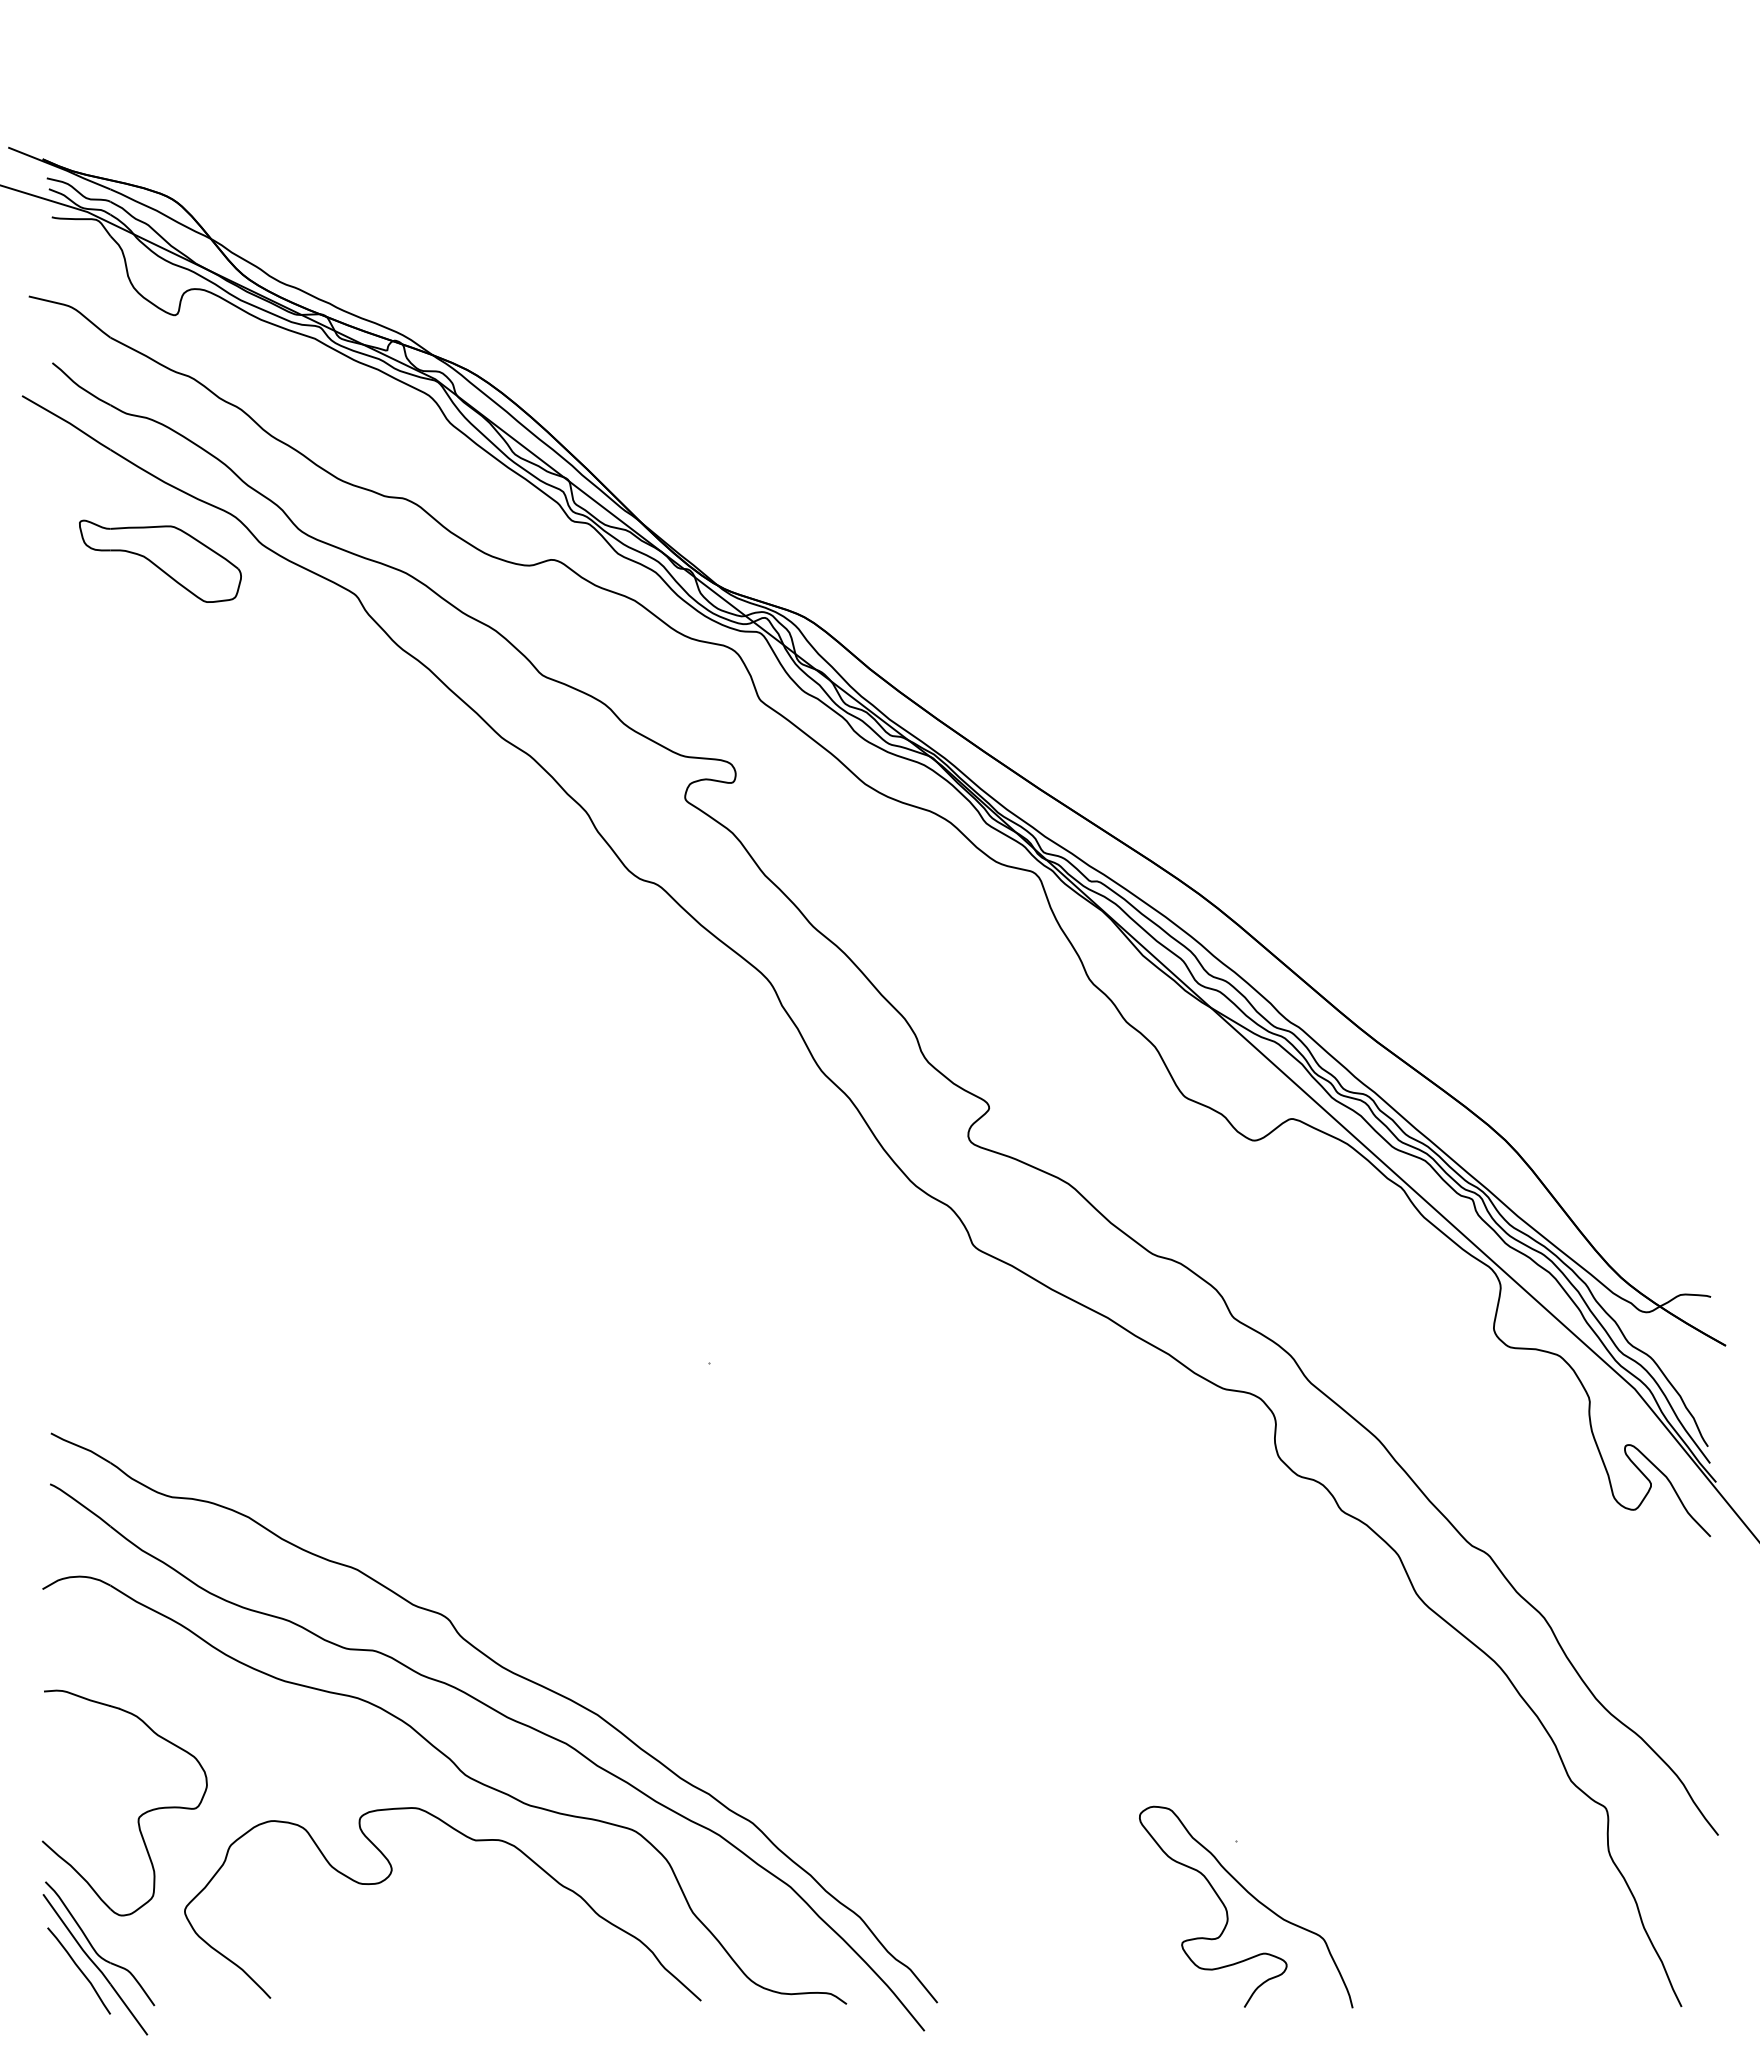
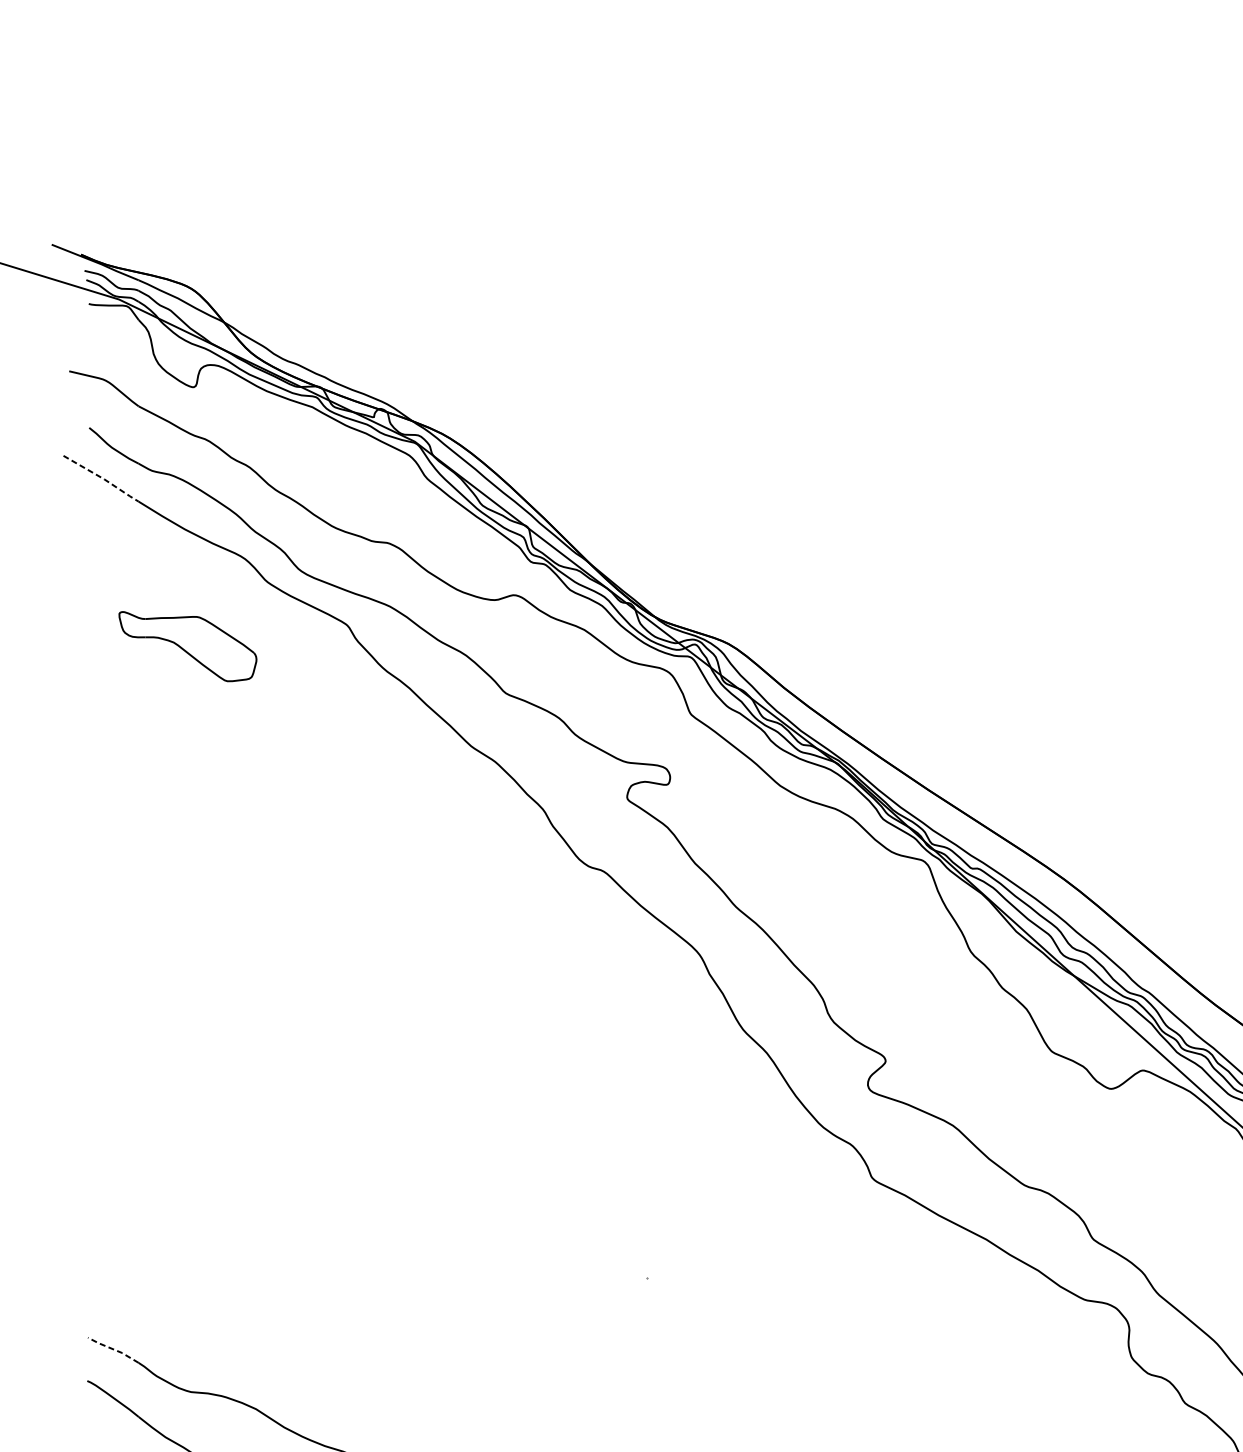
line: (68, 422) -> (102, 478), solid -> dashed
part: (160, 560) -> (187, 645), moved
line: (80, 1447) -> (113, 1349), solid -> dashed

